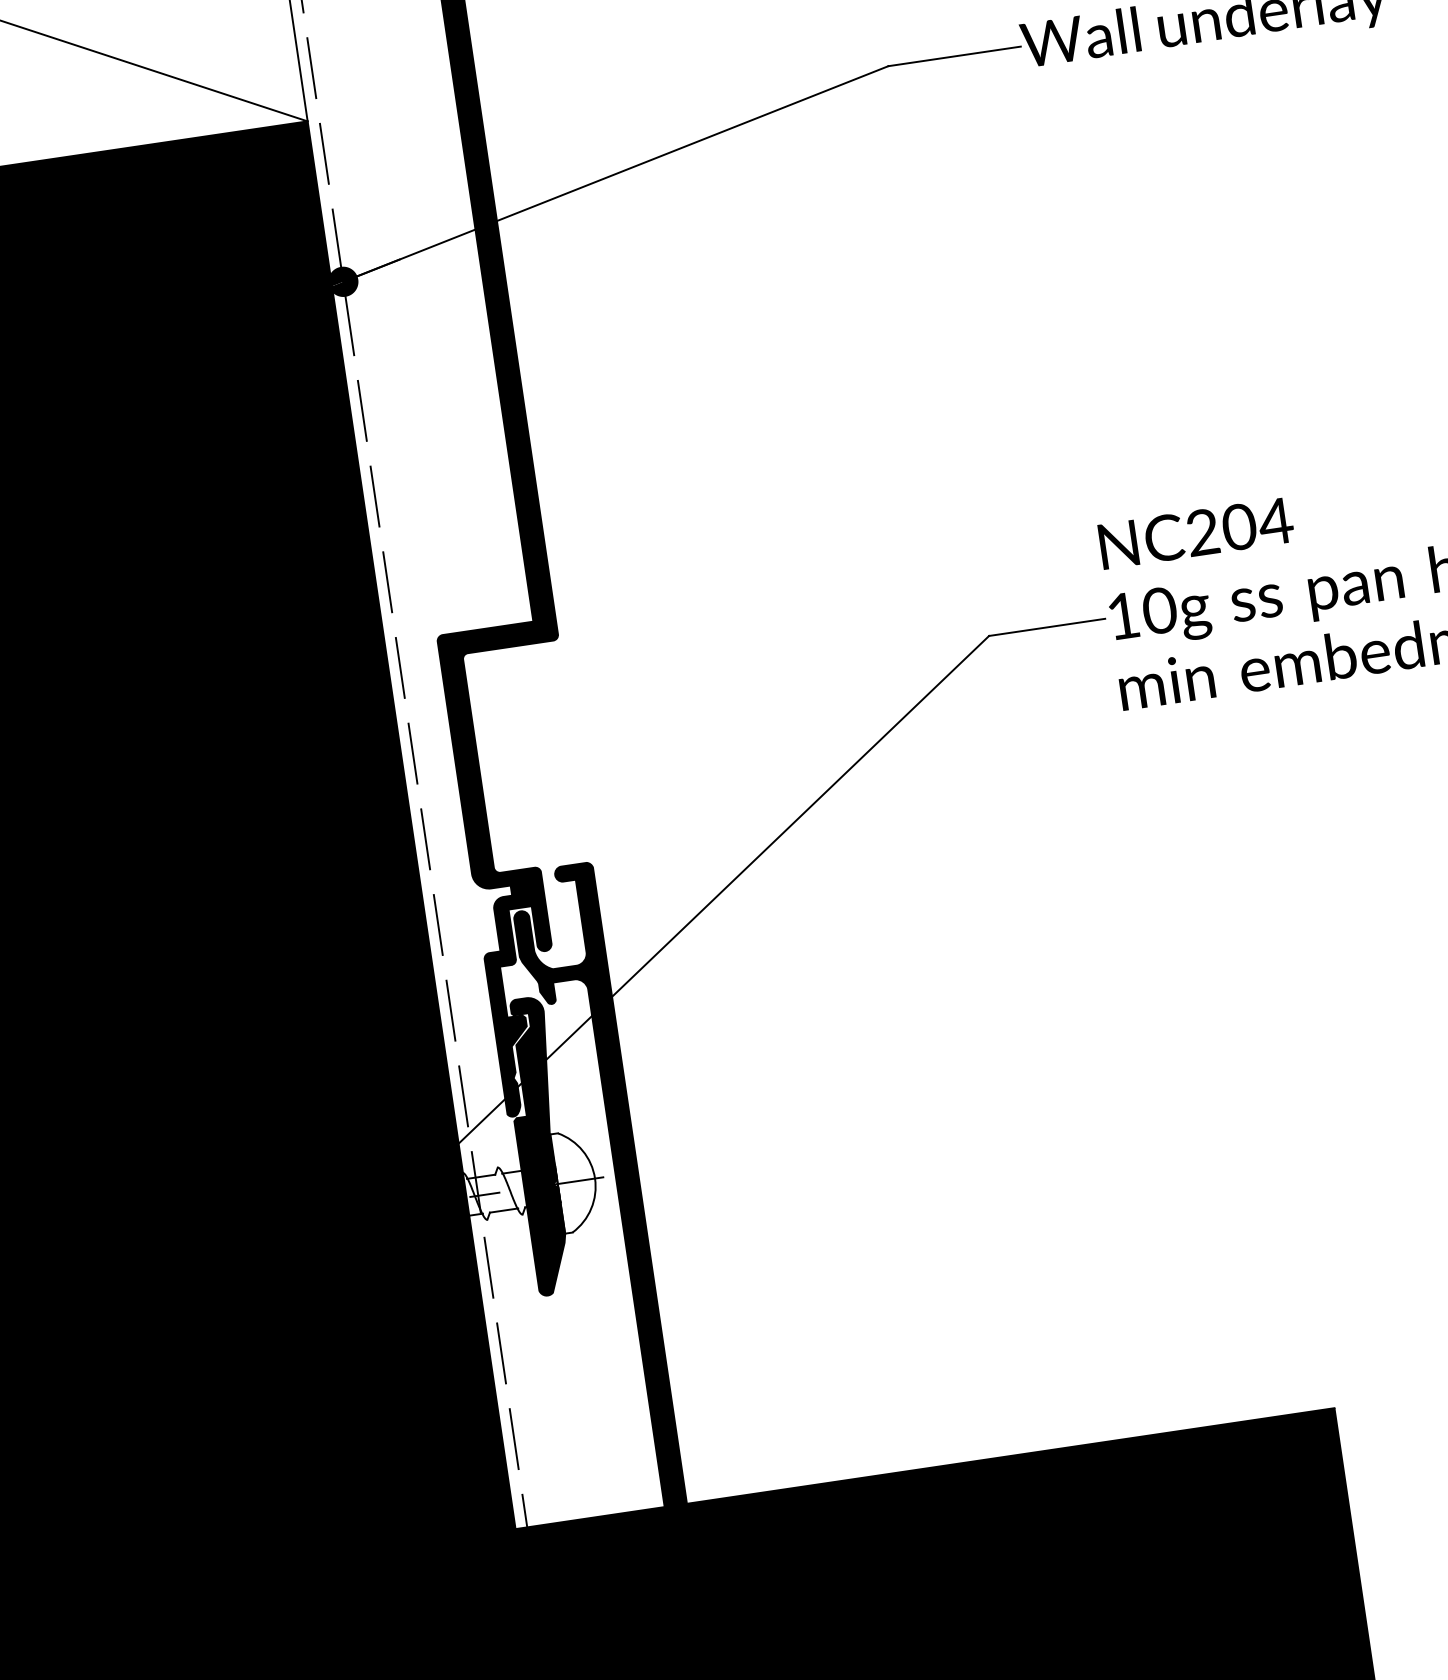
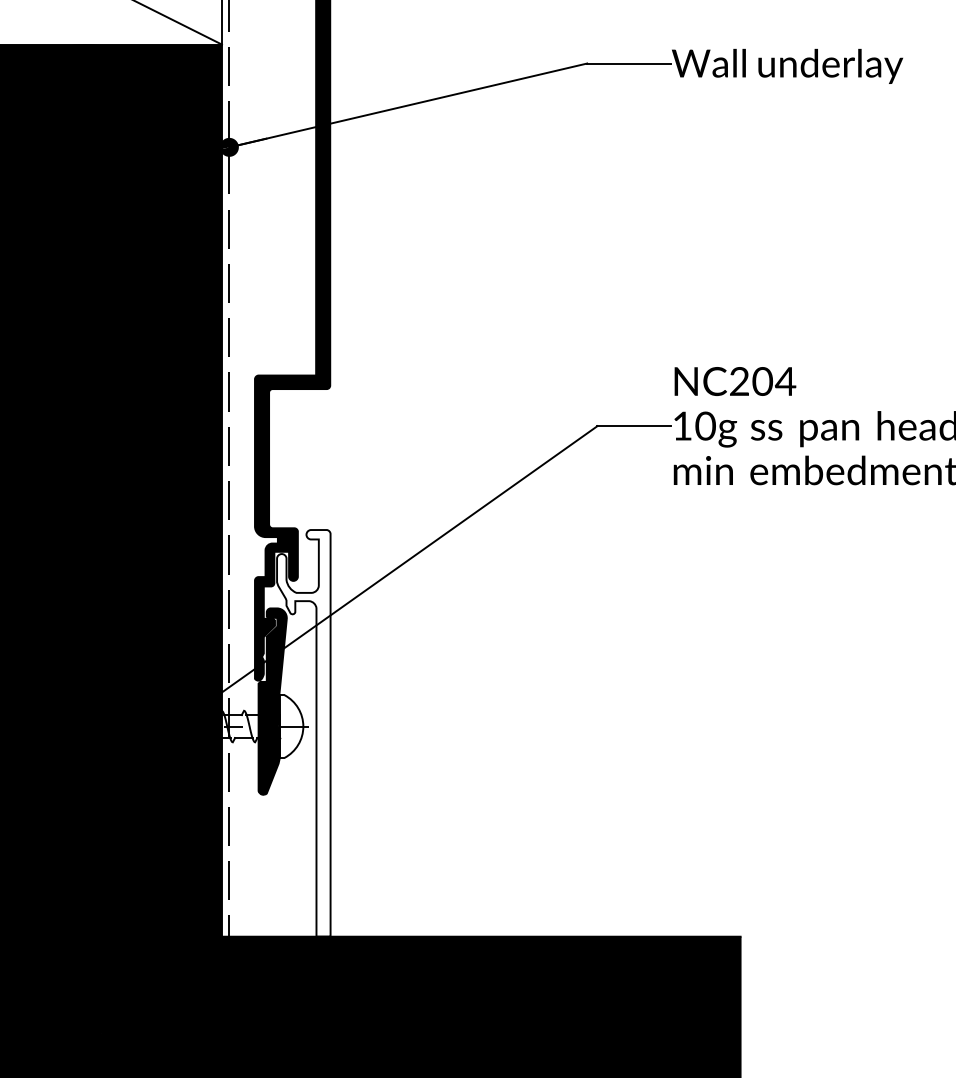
fill: (596, 1189) -> (303, 733), removed

